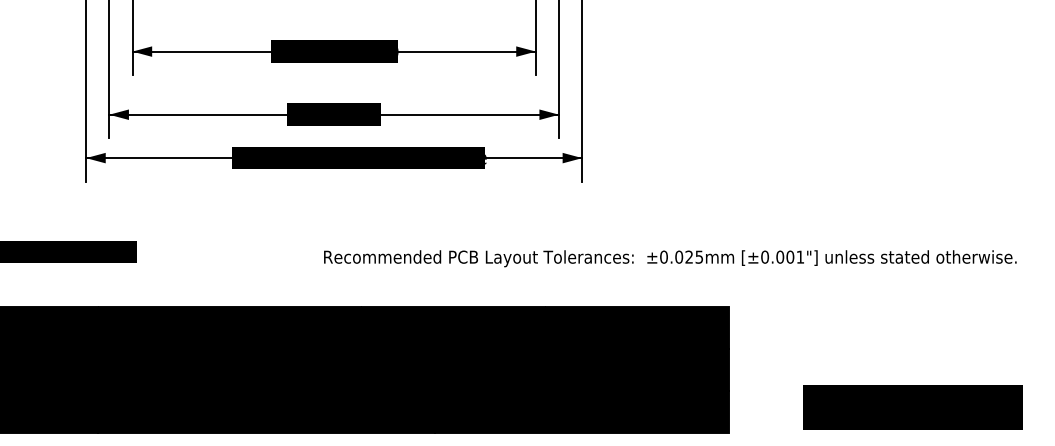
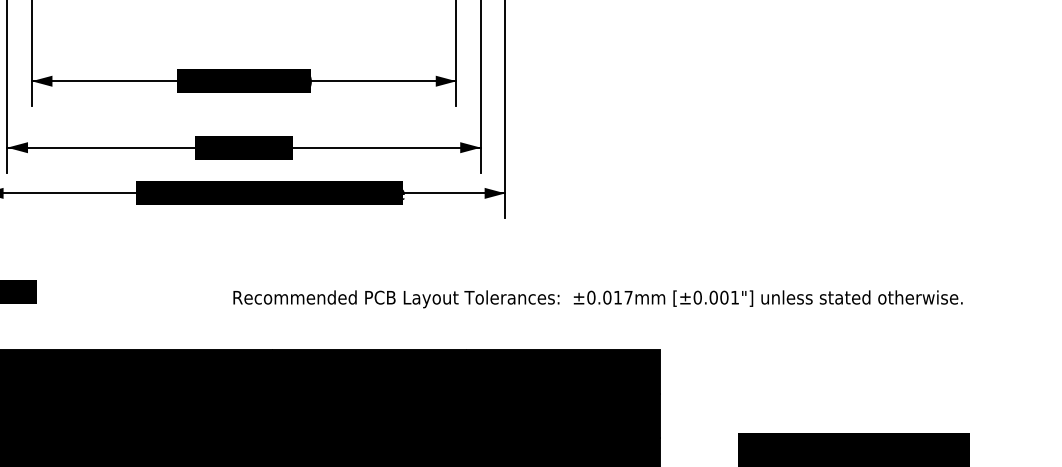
text: (694, 256) -> (623, 296), ±0.025mm -> ±0.017mm

